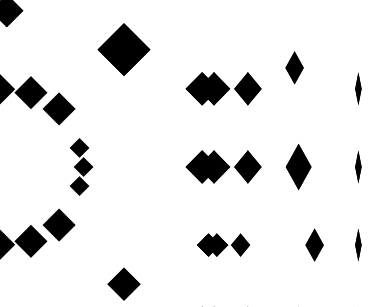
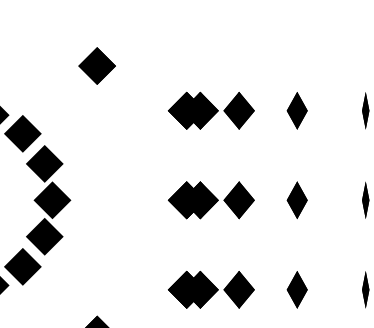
part: (123, 49) -> (96, 65), size x0.62
part: (294, 67) -> (297, 110), moved
part: (81, 166) -> (48, 199), size x1.67
part: (298, 166) -> (297, 199), size x0.71
part: (223, 244) -> (211, 289), size x1.43
part: (314, 244) -> (297, 289), moved

